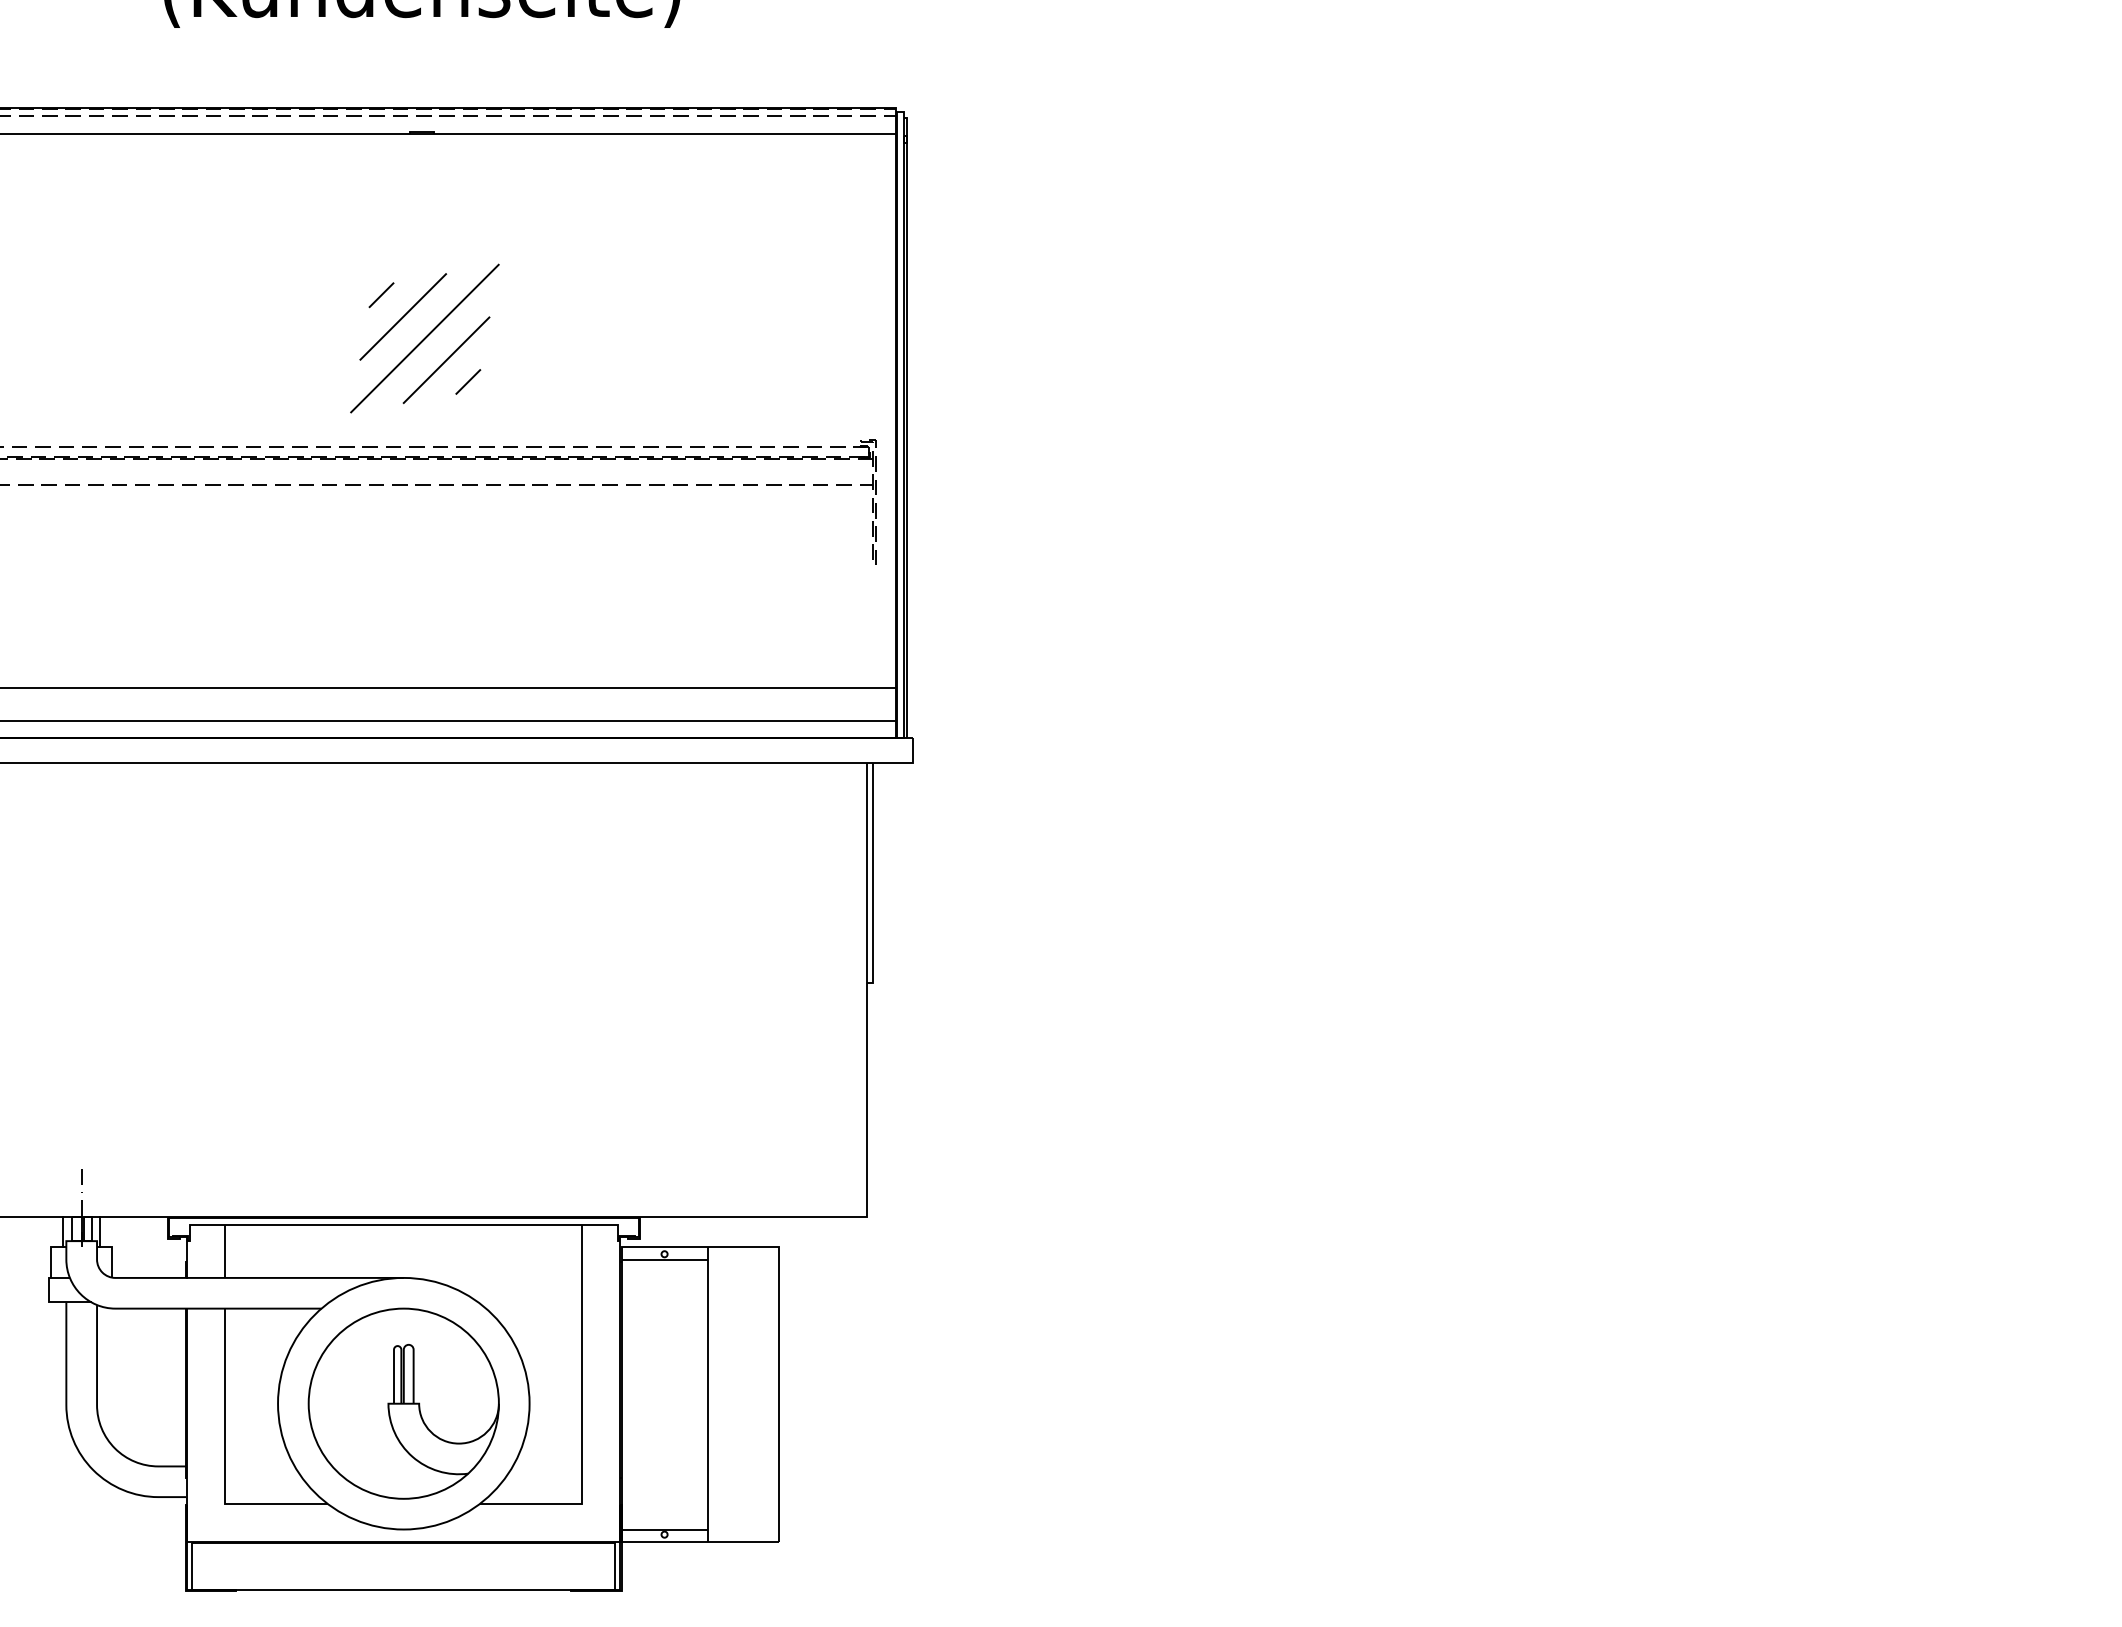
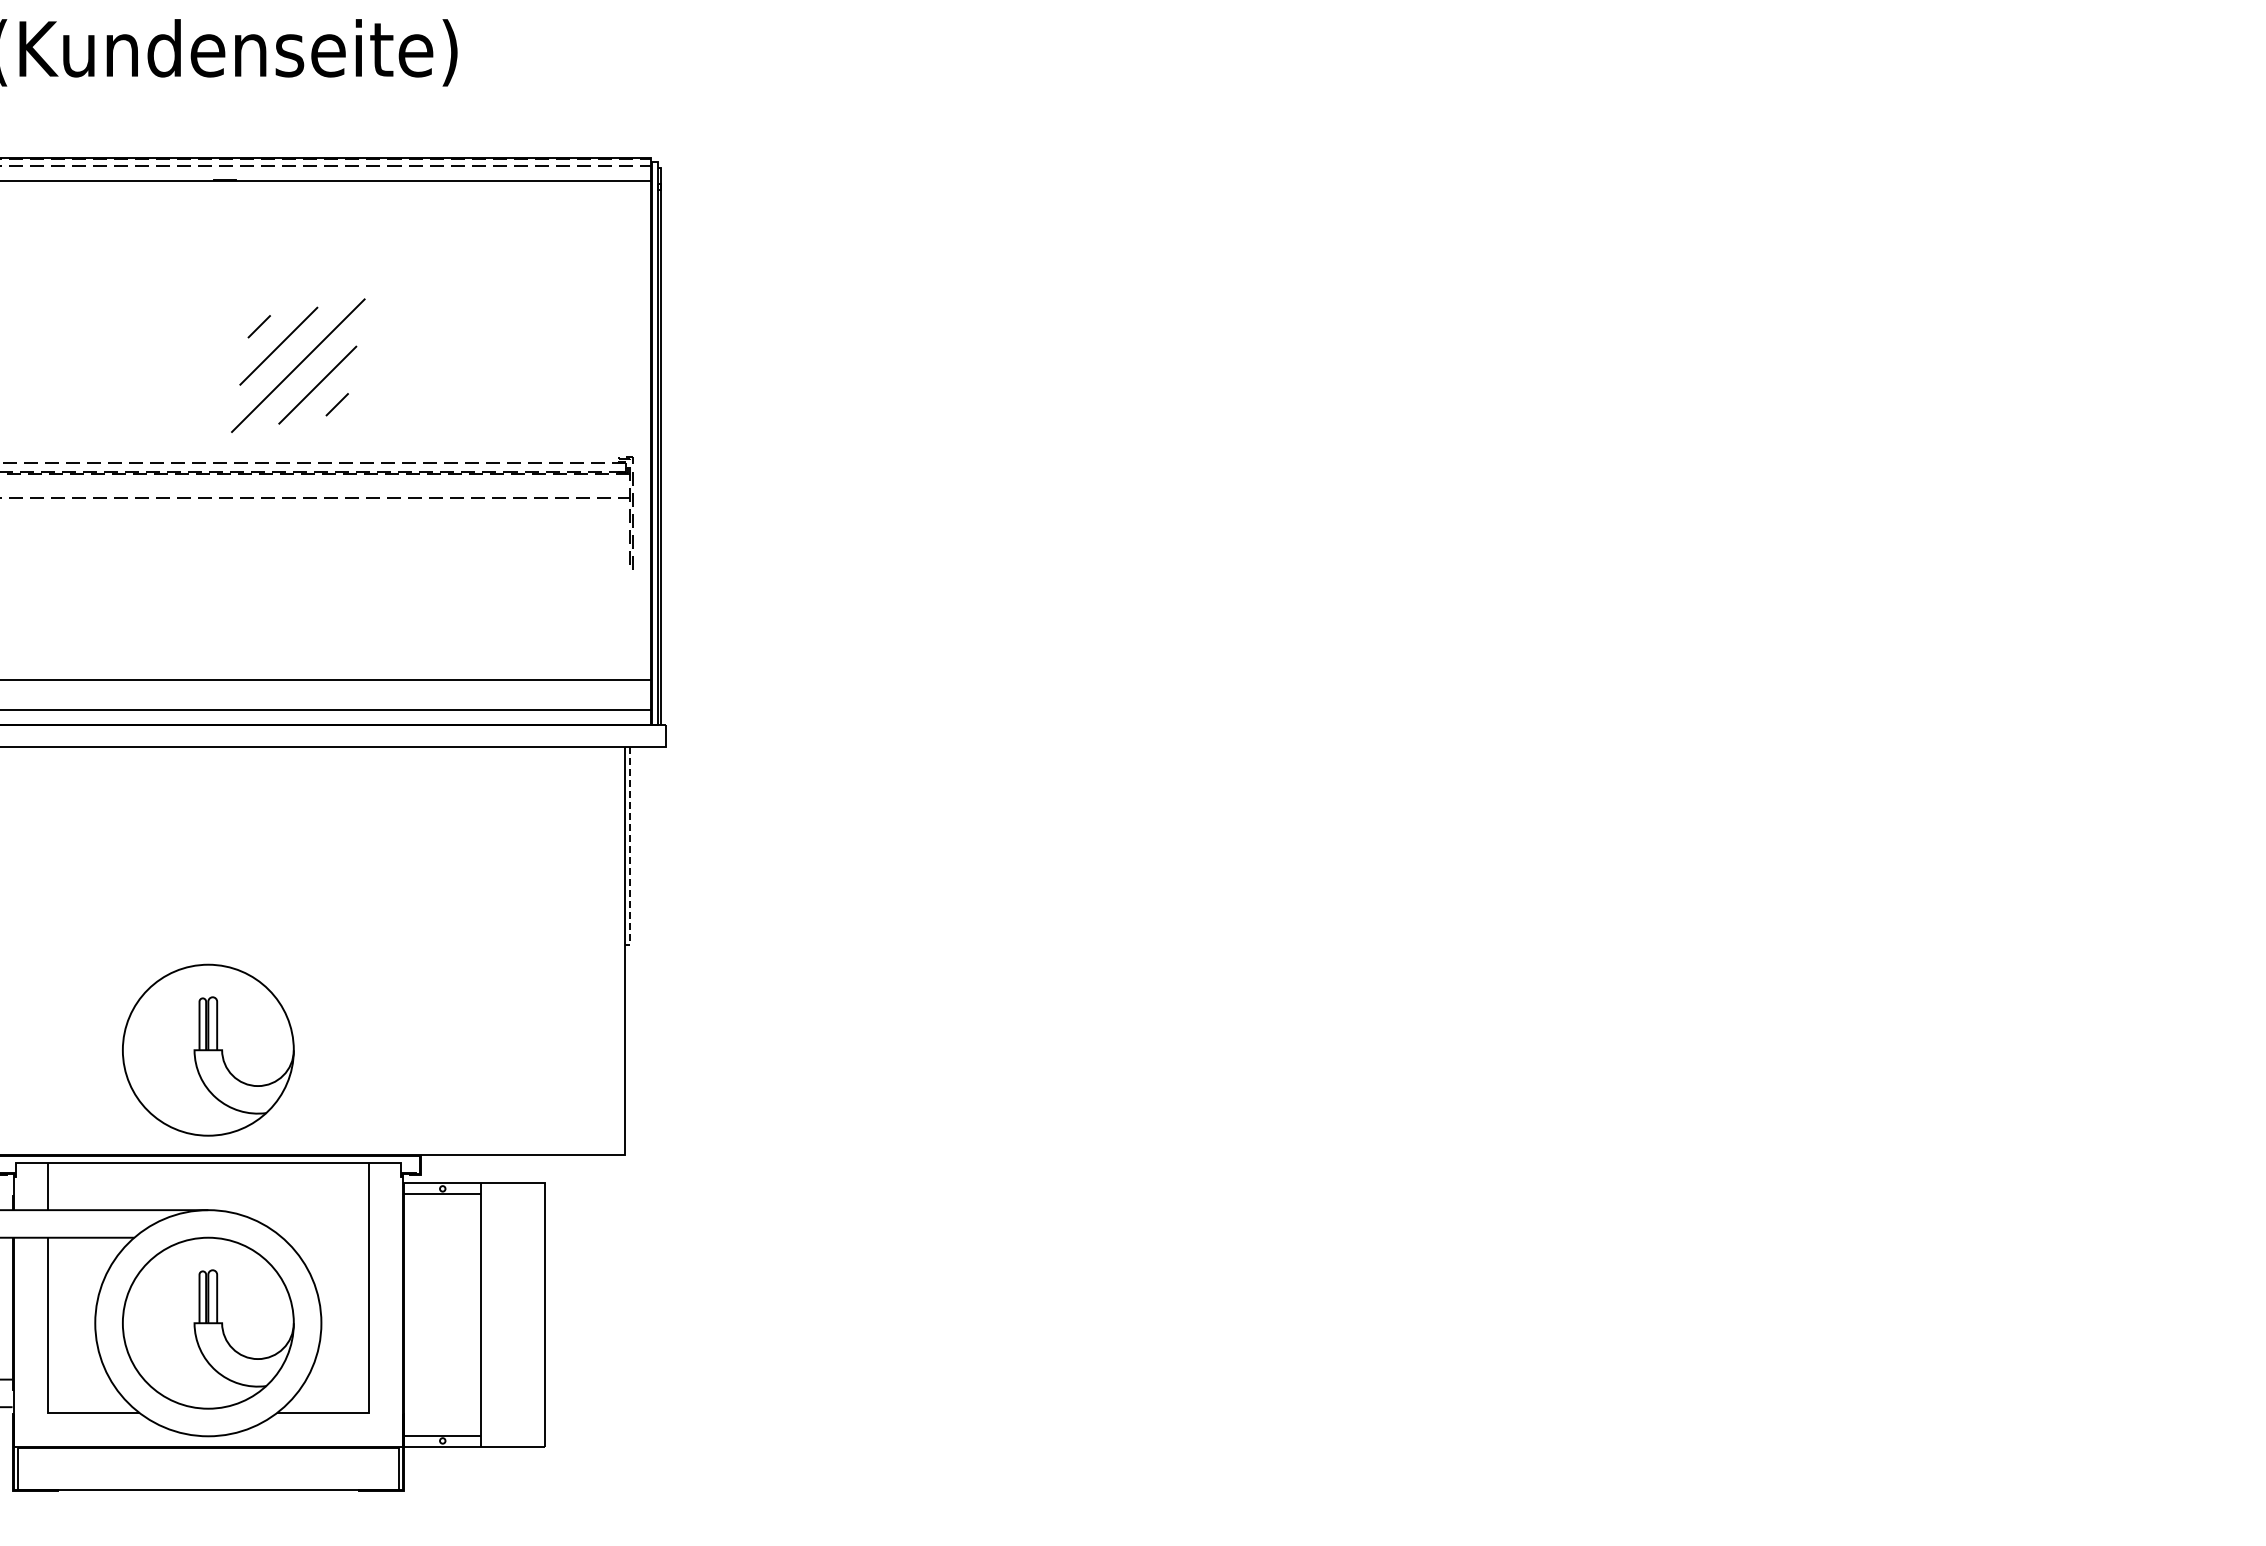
part: (425, 338) -> (298, 365), moved
line: (873, 876) -> (630, 849), solid -> dashed
part: (403, 1099) -> (208, 1049), added

